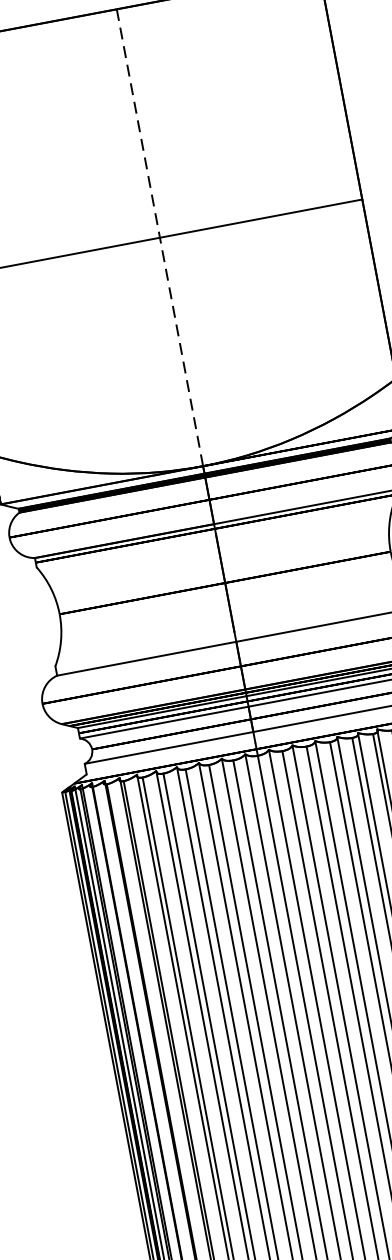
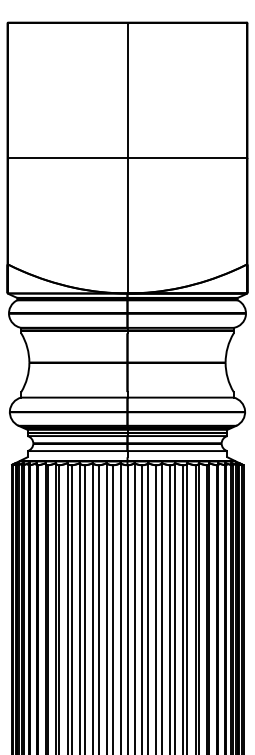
line: (159, 236) -> (127, 157), dashed -> solid

